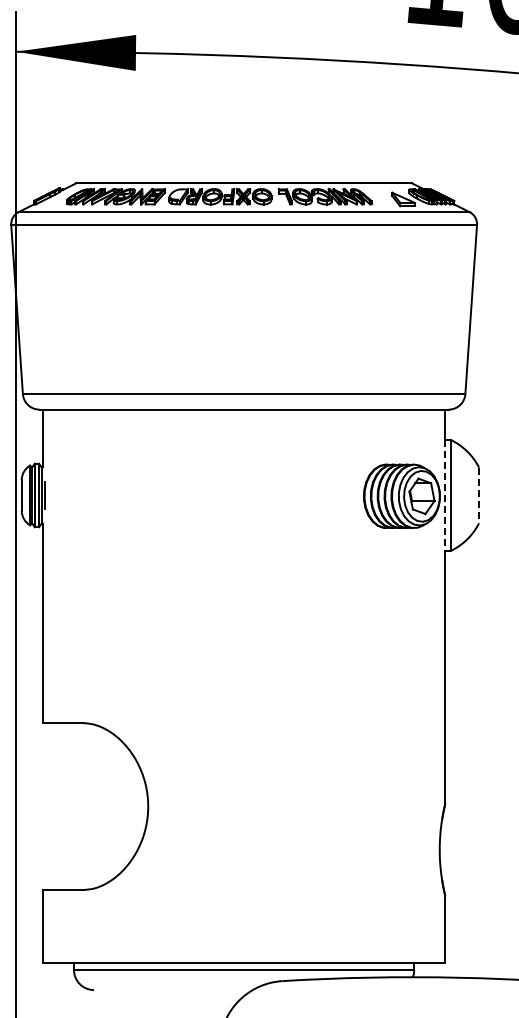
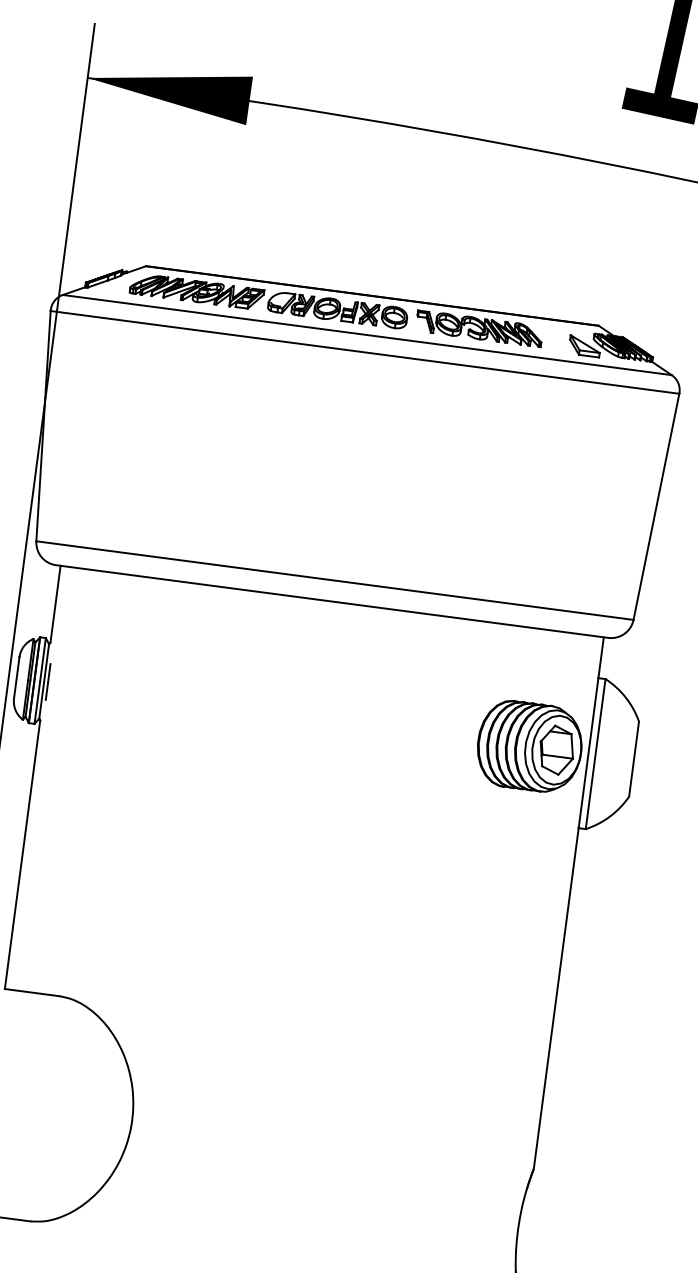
line: (445, 495) -> (588, 753), dashed -> solid
line: (479, 495) -> (634, 759), dashed -> solid

